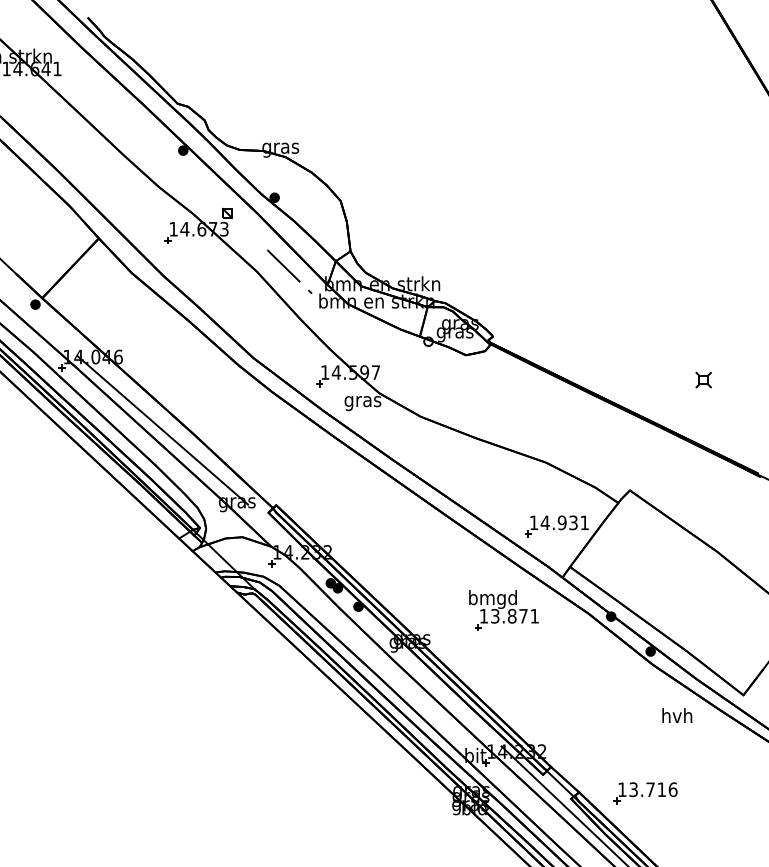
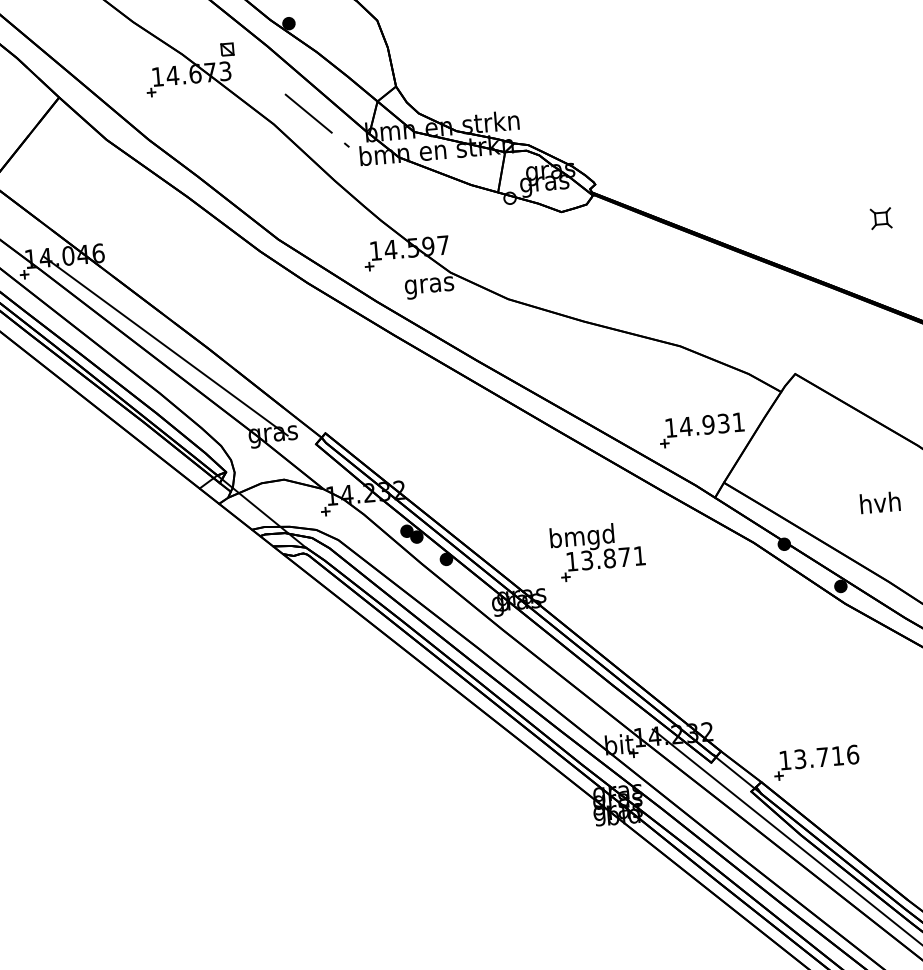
part: (503, 610) -> (597, 551), moved
text: (677, 715) -> (880, 502), moved
part: (645, 793) -> (816, 762), moved

